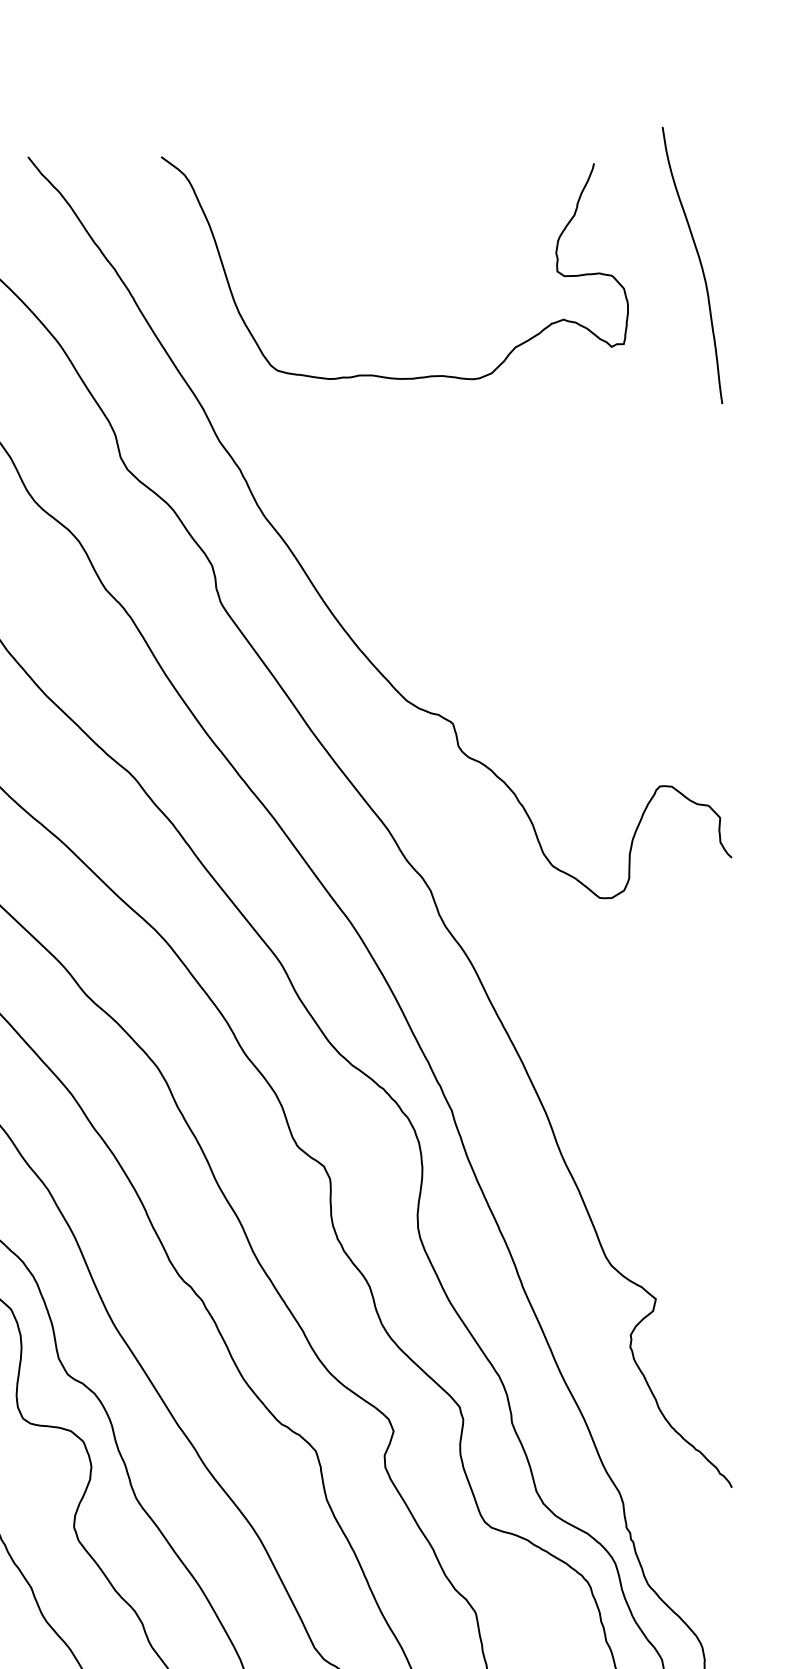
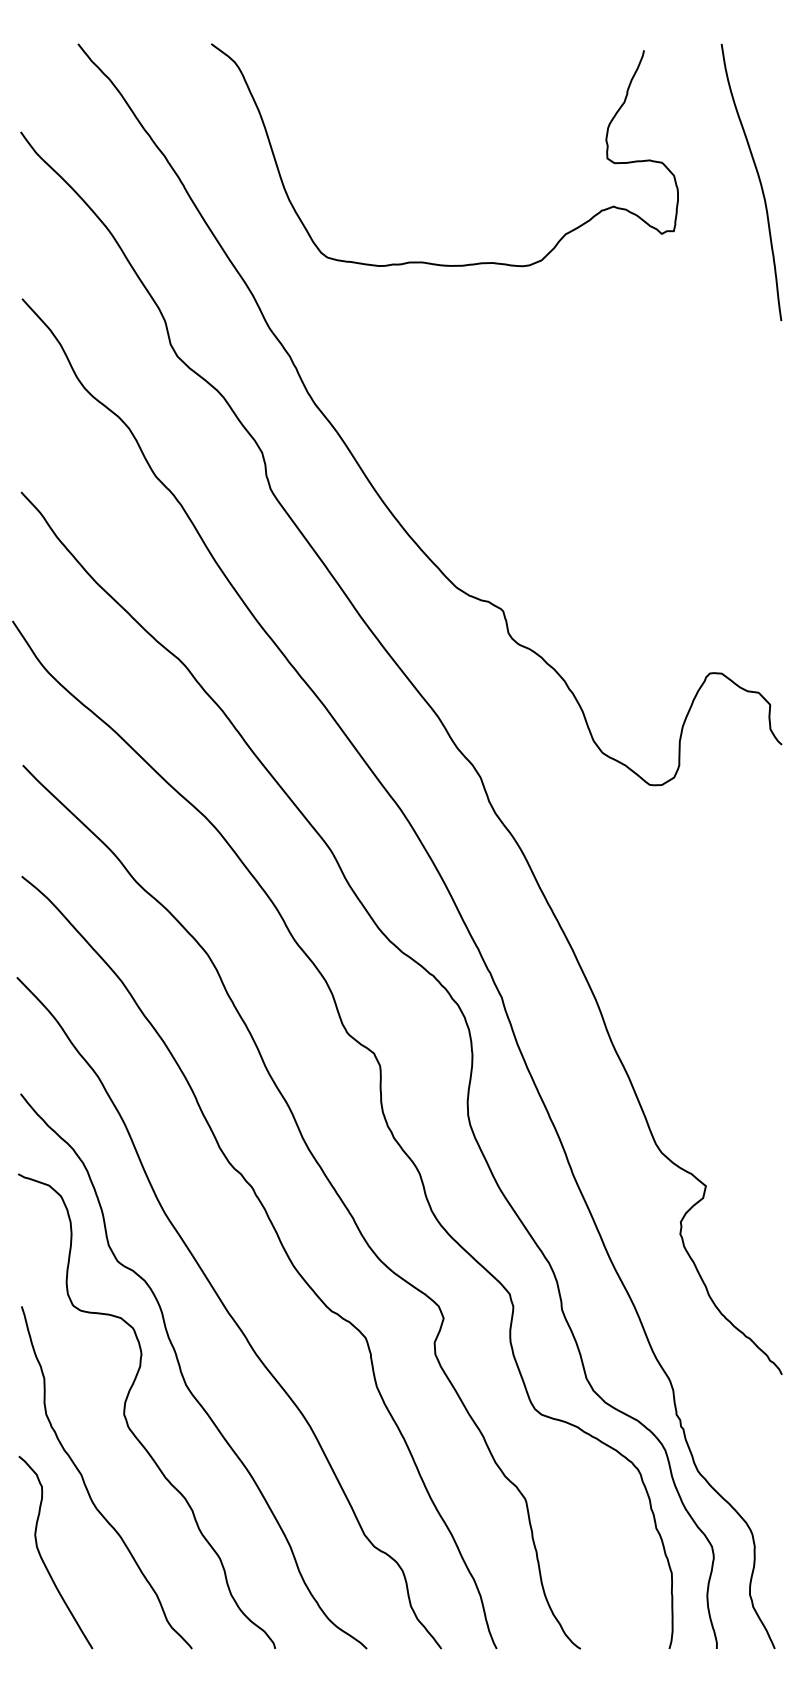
curve: (699, 262) -> (758, 179), moved

